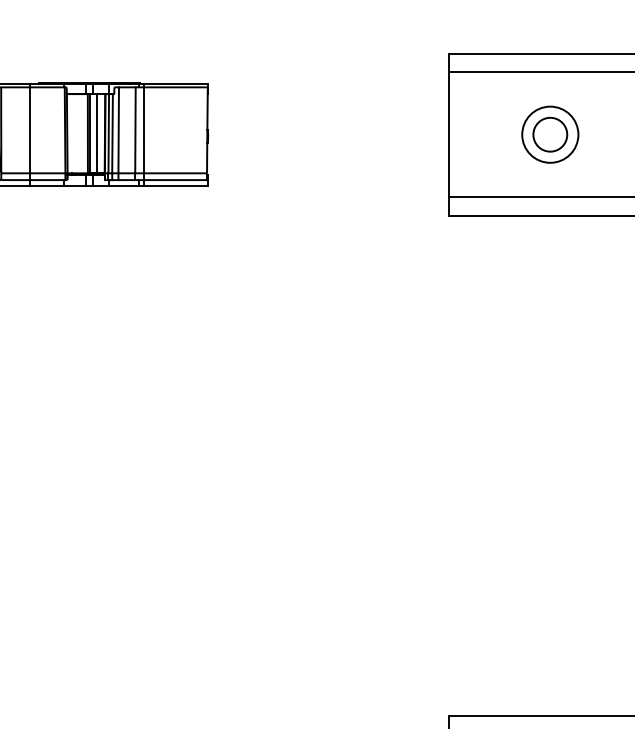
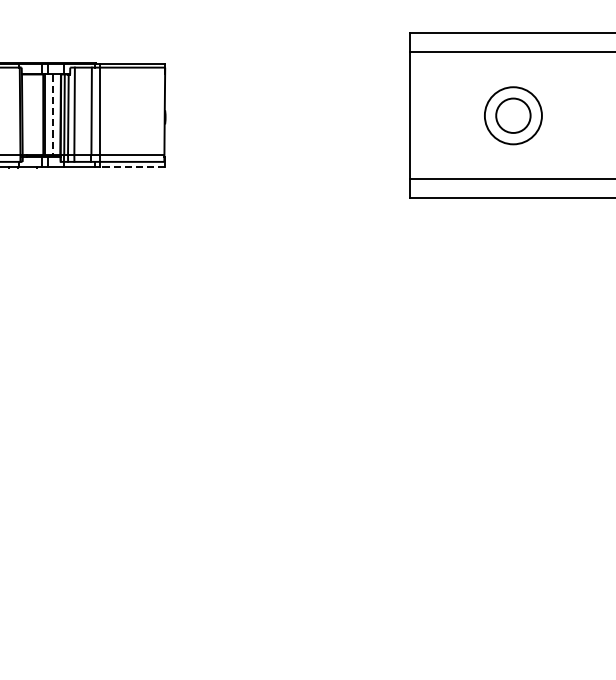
line: (97, 133) -> (53, 114), solid -> dashed
line: (175, 185) -> (132, 167), solid -> dashed

